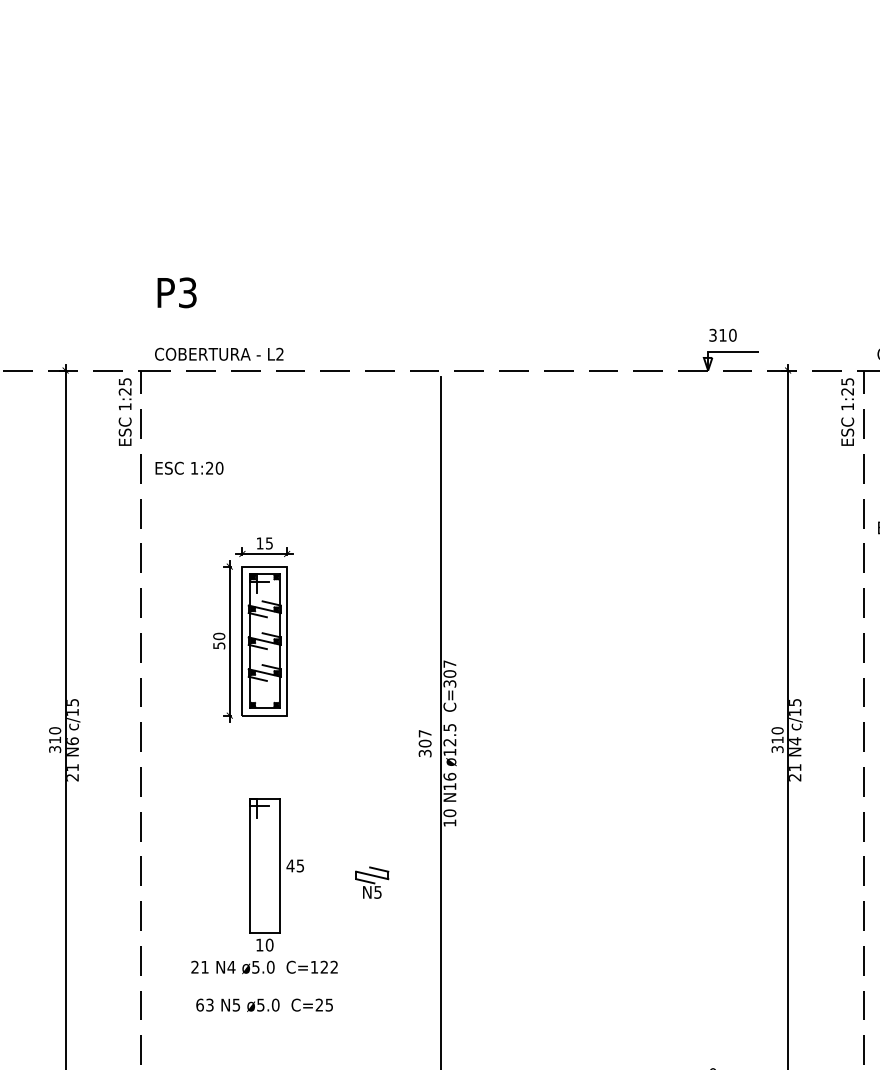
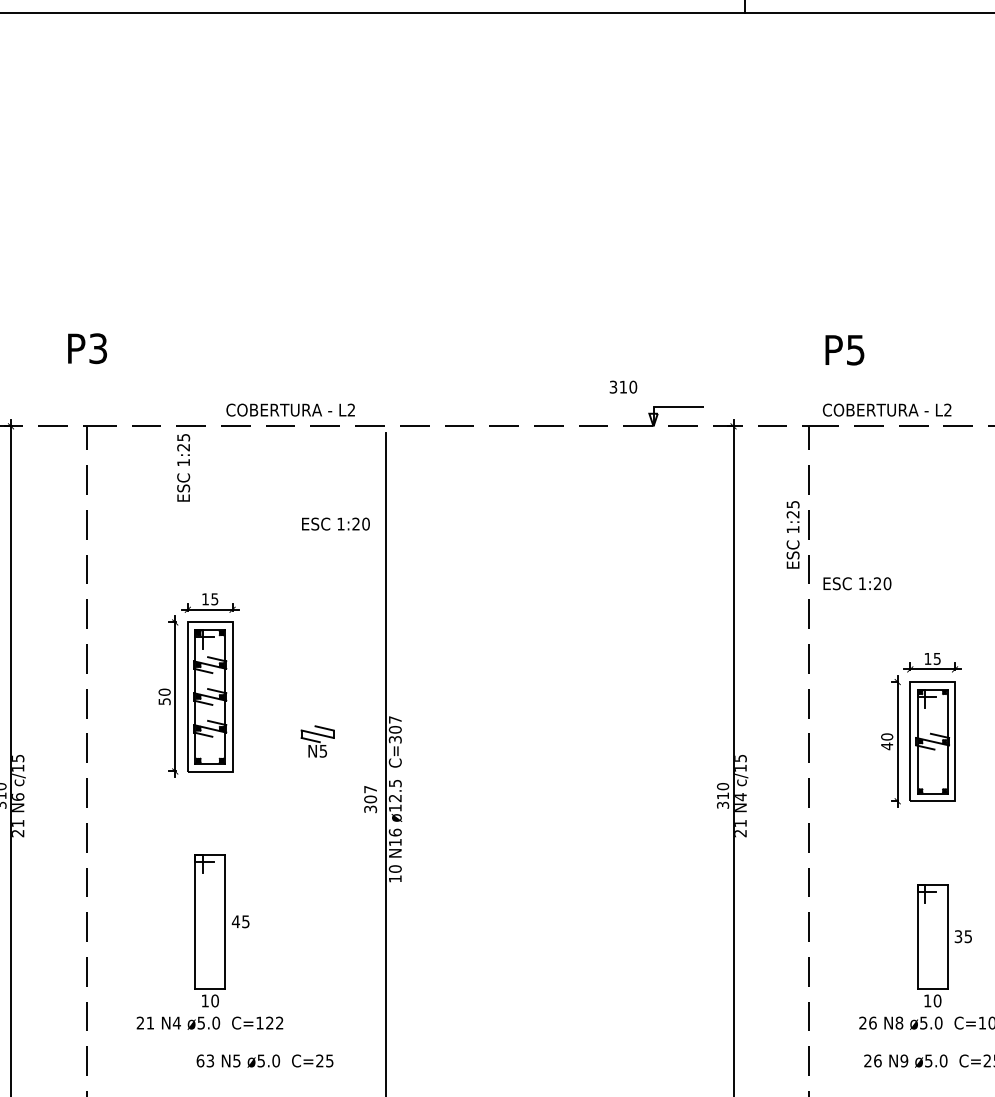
text: (177, 292) -> (87, 348), moved
text: (723, 334) -> (623, 386), moved
text: (219, 353) -> (290, 409), moved
text: (125, 411) -> (183, 467), moved
text: (847, 411) -> (792, 534), moved
text: (189, 467) -> (335, 523), moved
part: (372, 882) -> (317, 741), moved
text: (264, 1004) -> (264, 1060), moved

